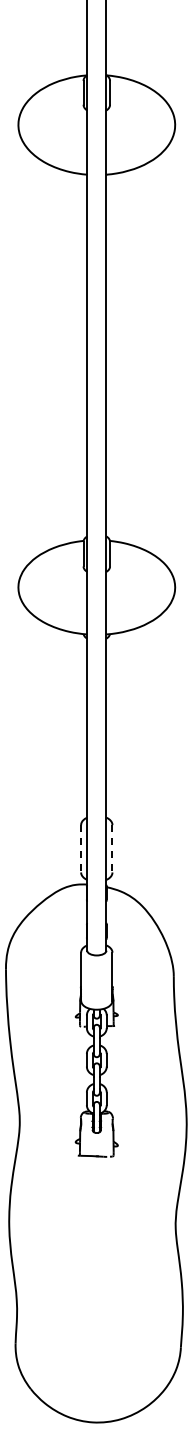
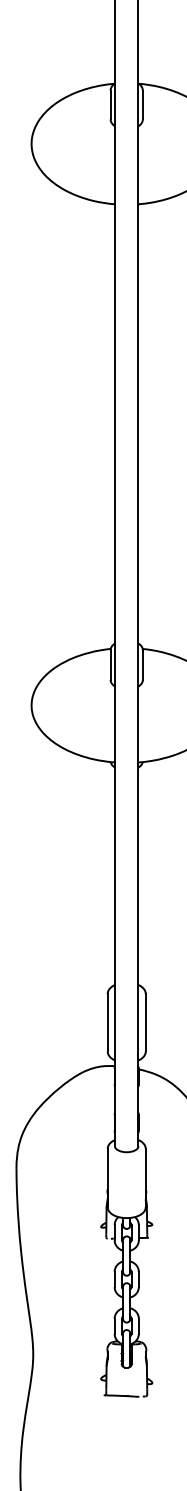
line: (81, 848) -> (108, 1022), dashed -> solid
line: (112, 848) -> (145, 1022), dashed -> solid

